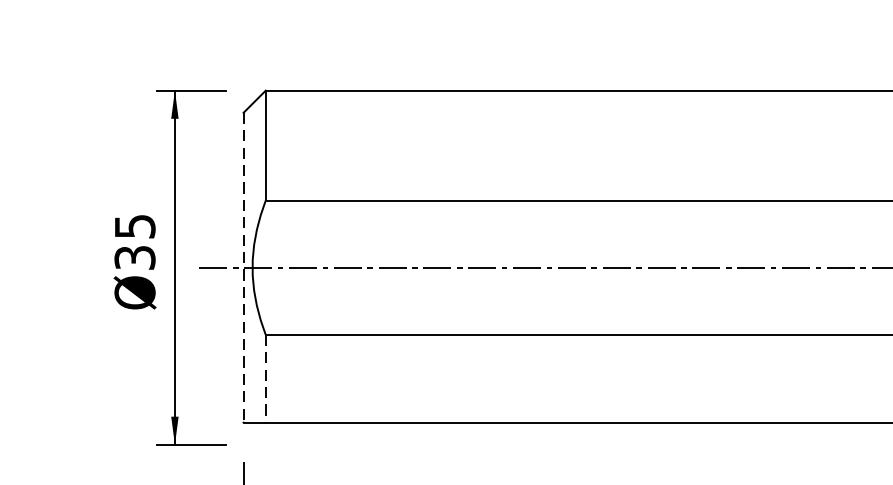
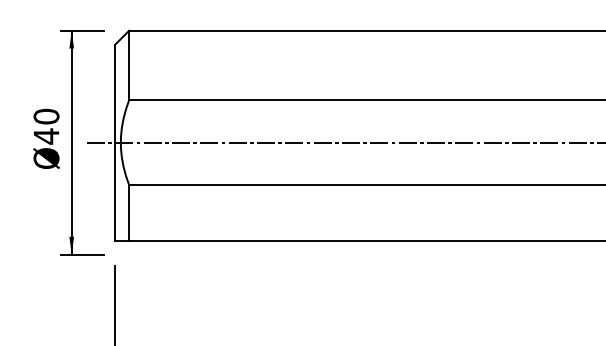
text: (135, 242) -> (46, 126), Ø35 -> Ø40
line: (244, 267) -> (115, 142), dashed -> solid
line: (266, 378) -> (129, 212), dashed -> solid

